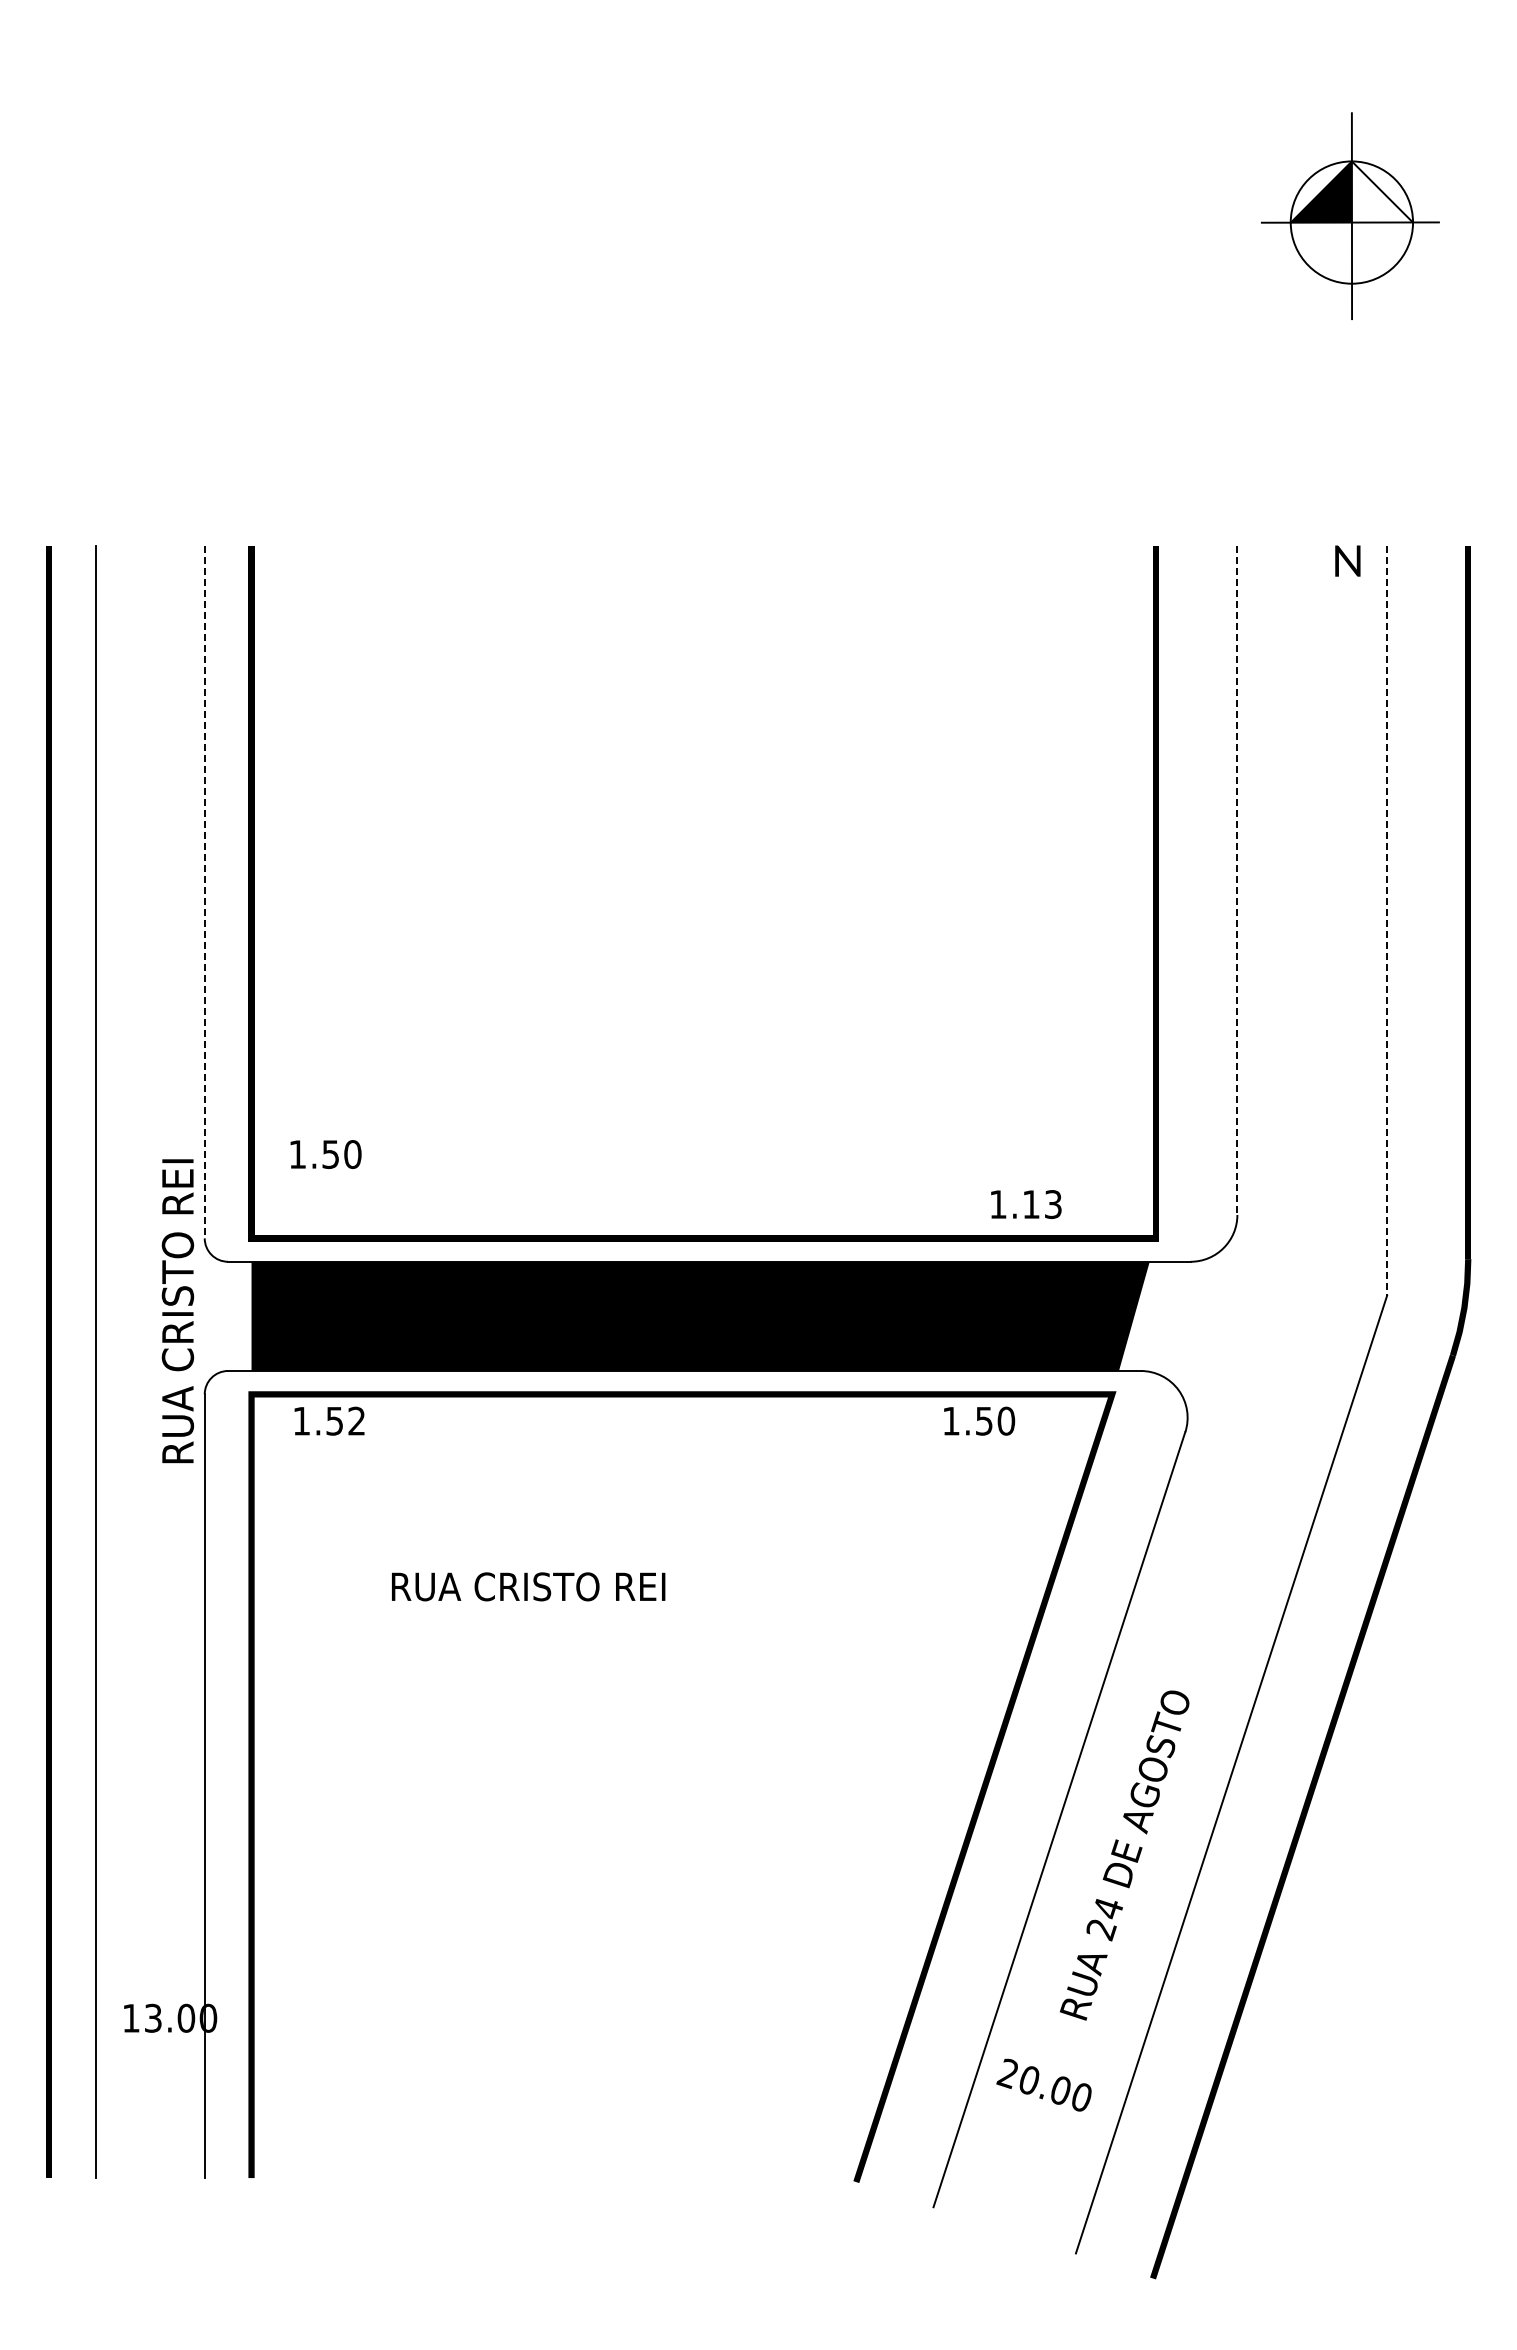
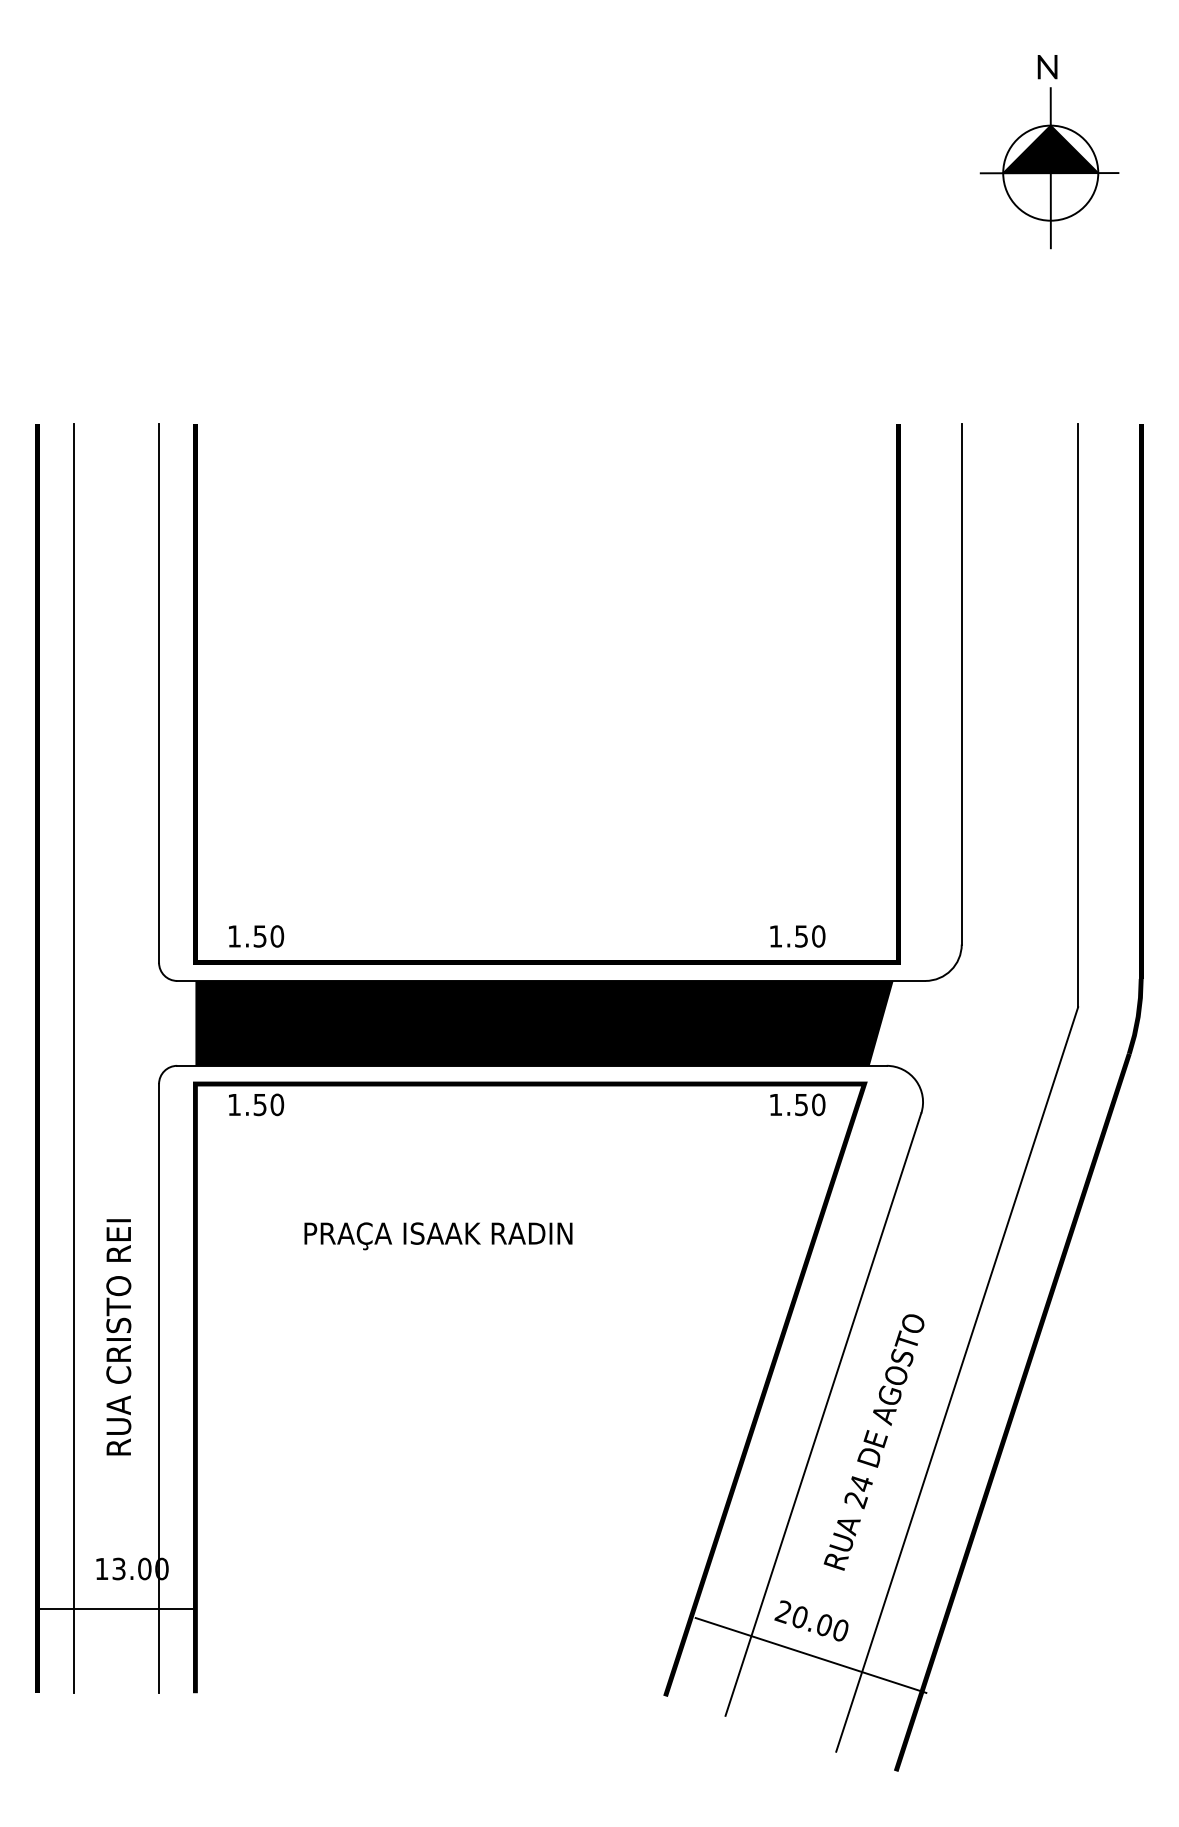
fill: (1382, 191) -> (1074, 149), added
text: (1347, 560) -> (1047, 66), moved
line: (1237, 880) -> (961, 684), dashed -> solid
line: (204, 892) -> (158, 693), dashed -> solid
line: (1387, 920) -> (1078, 715), dashed -> solid
text: (325, 1154) -> (256, 936), moved
text: (1042, 1204) -> (810, 936), 1.13 -> 1.50
text: (177, 1311) -> (118, 1337), moved
text: (356, 1420) -> (277, 1104), 1.52 -> 1.50
text: (979, 1420) -> (797, 1104), moved
text: (565, 1590) -> (439, 1236), RUA CRISTO REI -> PRAÇA ISAAK RADIN
line: (149, 2069) -> (116, 1608), added
line: (1043, 2129) -> (811, 1655), added

